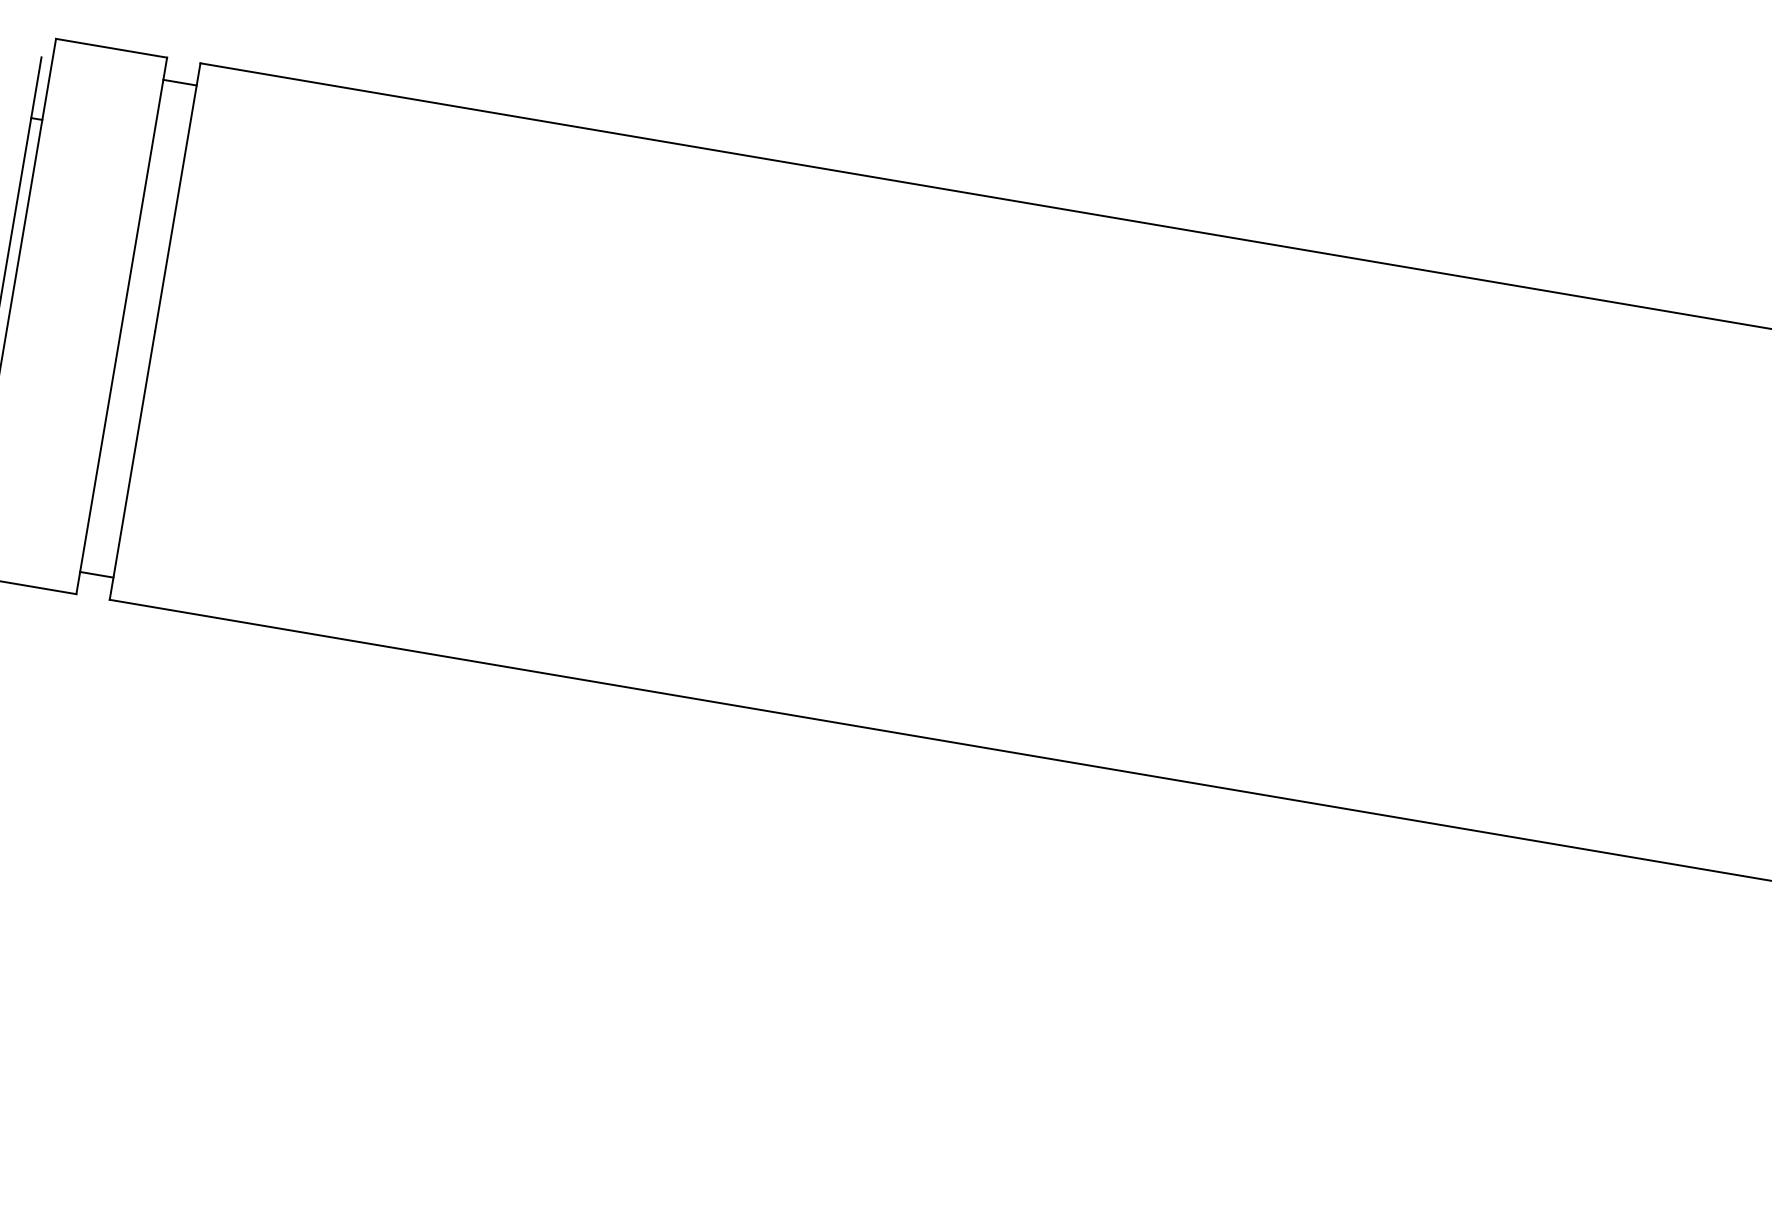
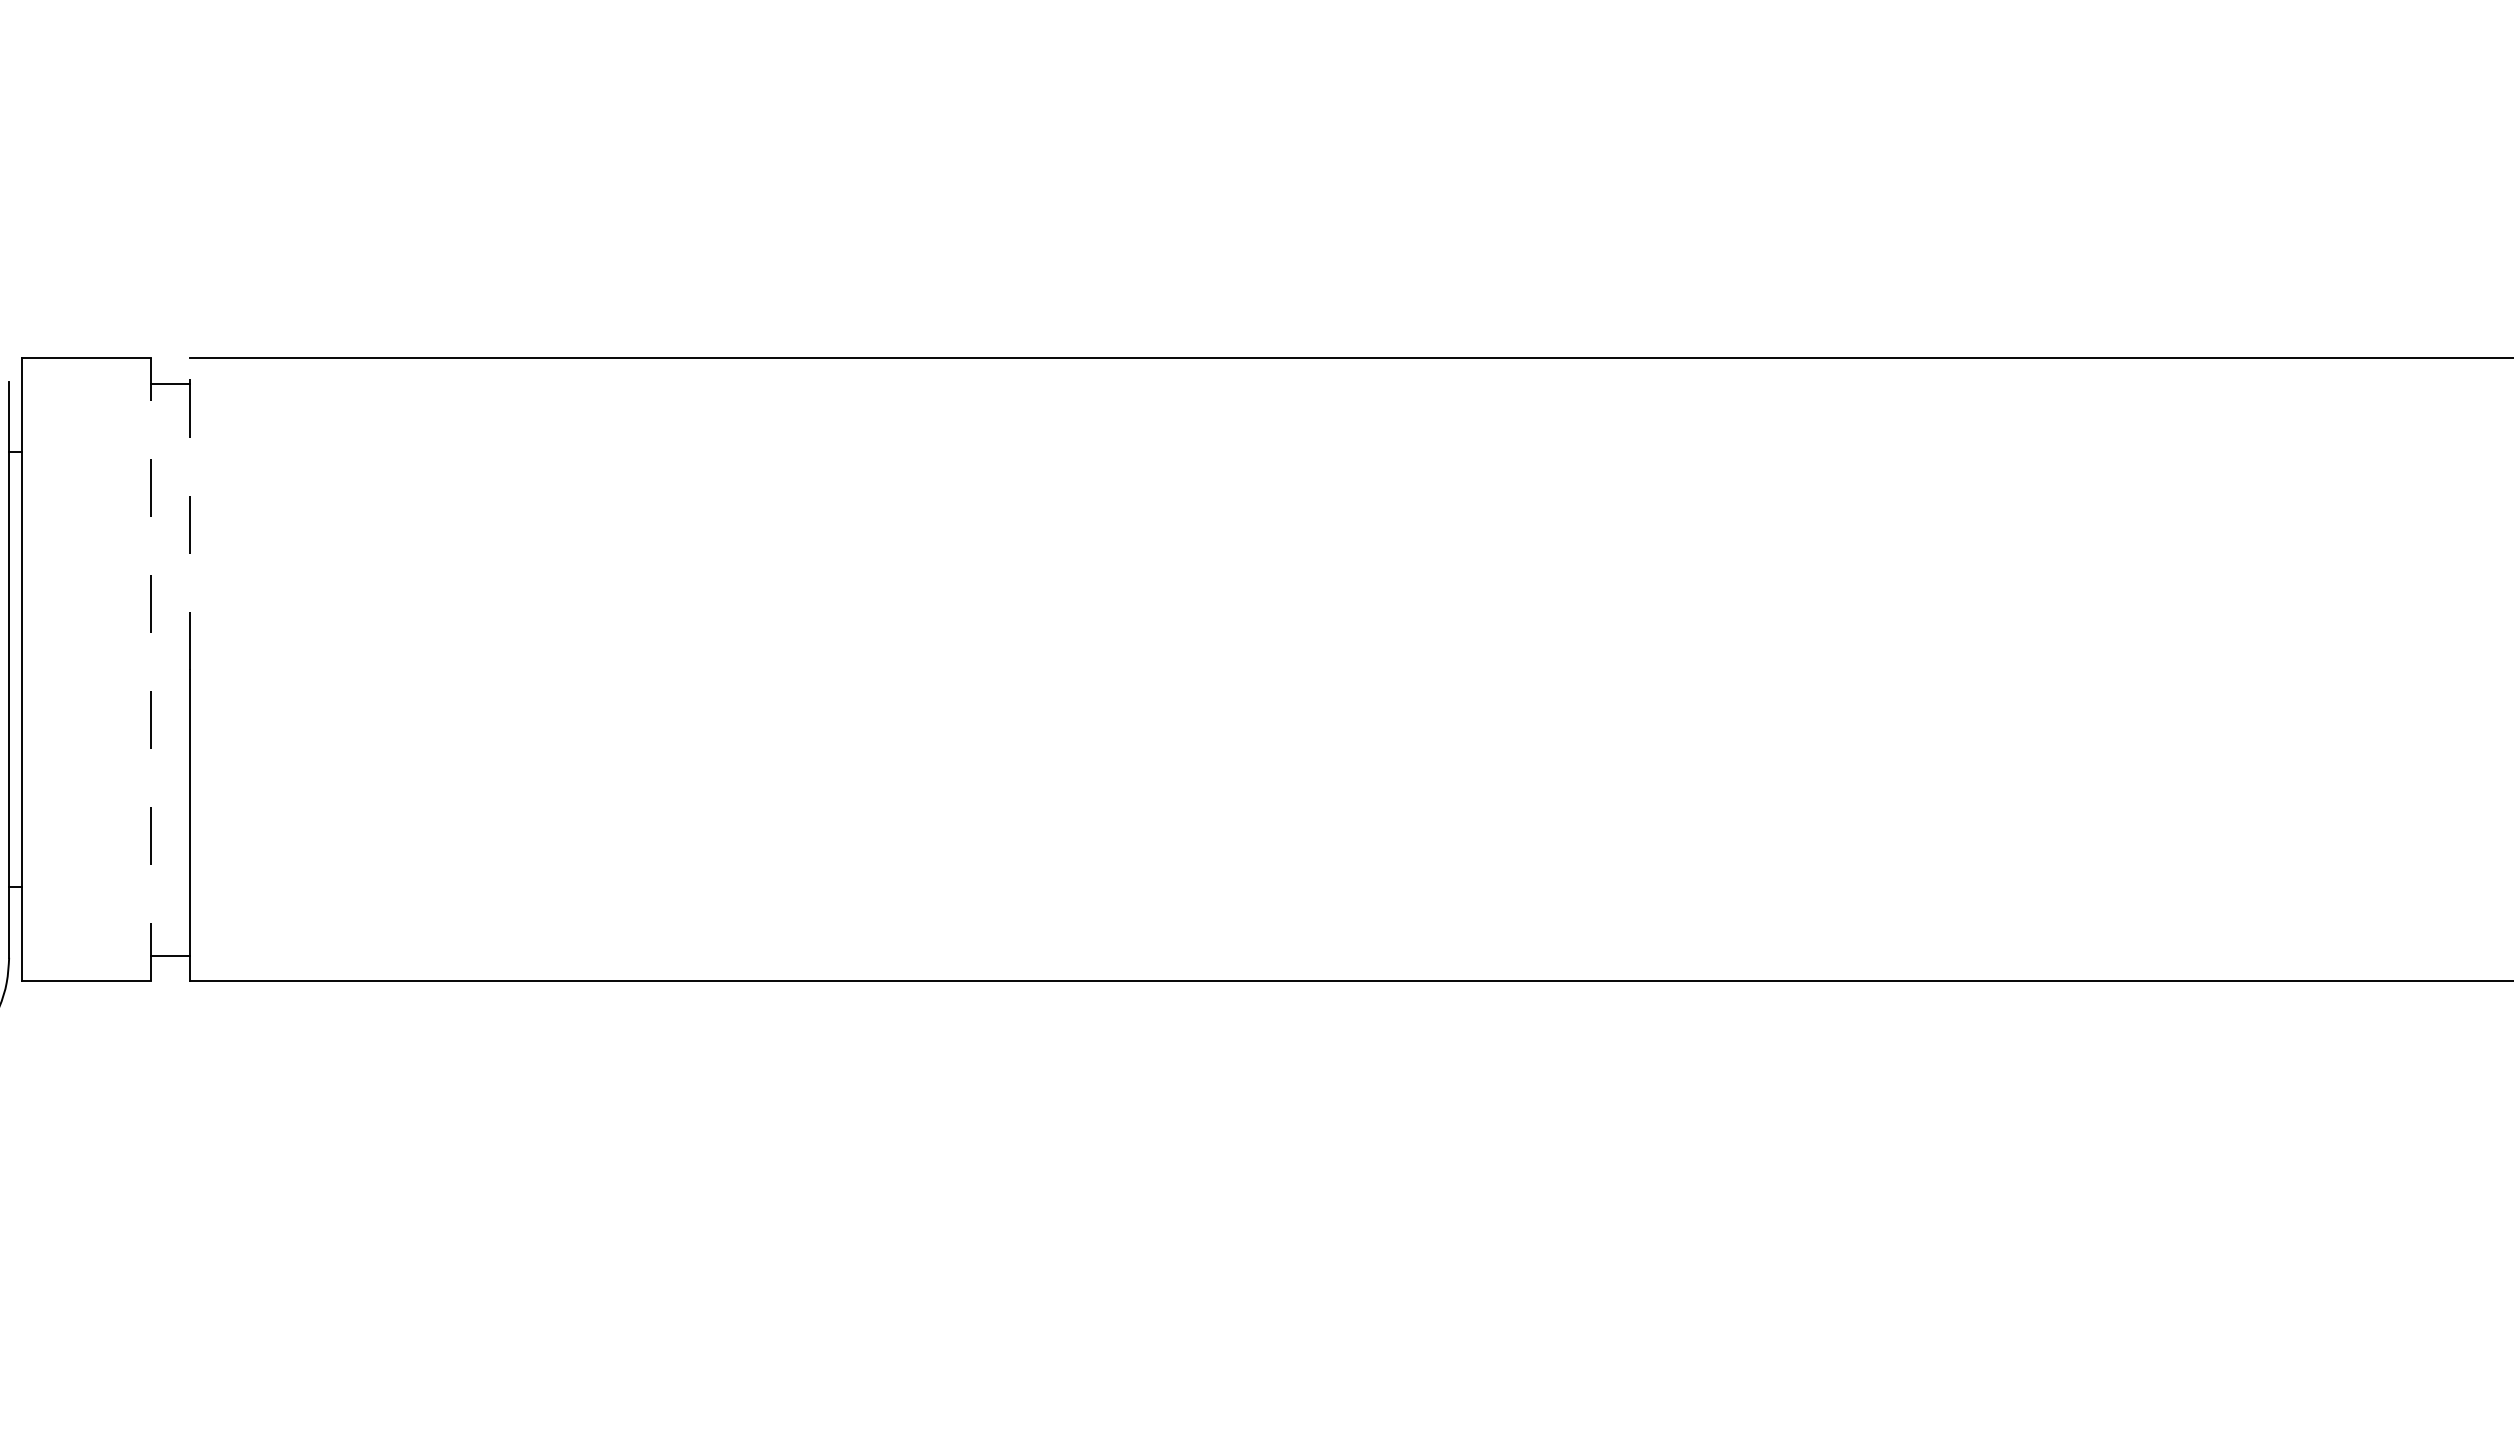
line: (177, 196) -> (189, 513), solid -> dashed
line: (122, 325) -> (151, 669), solid -> dashed

